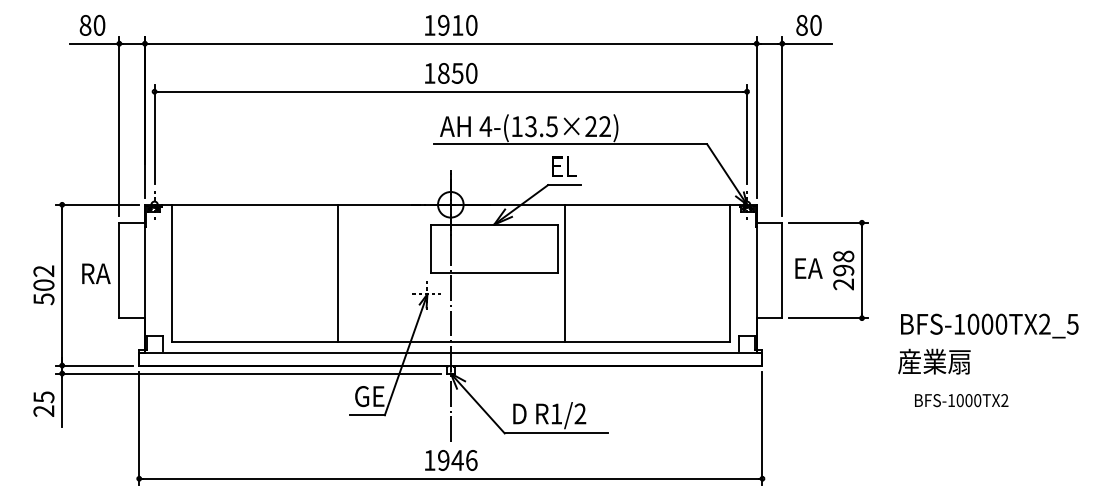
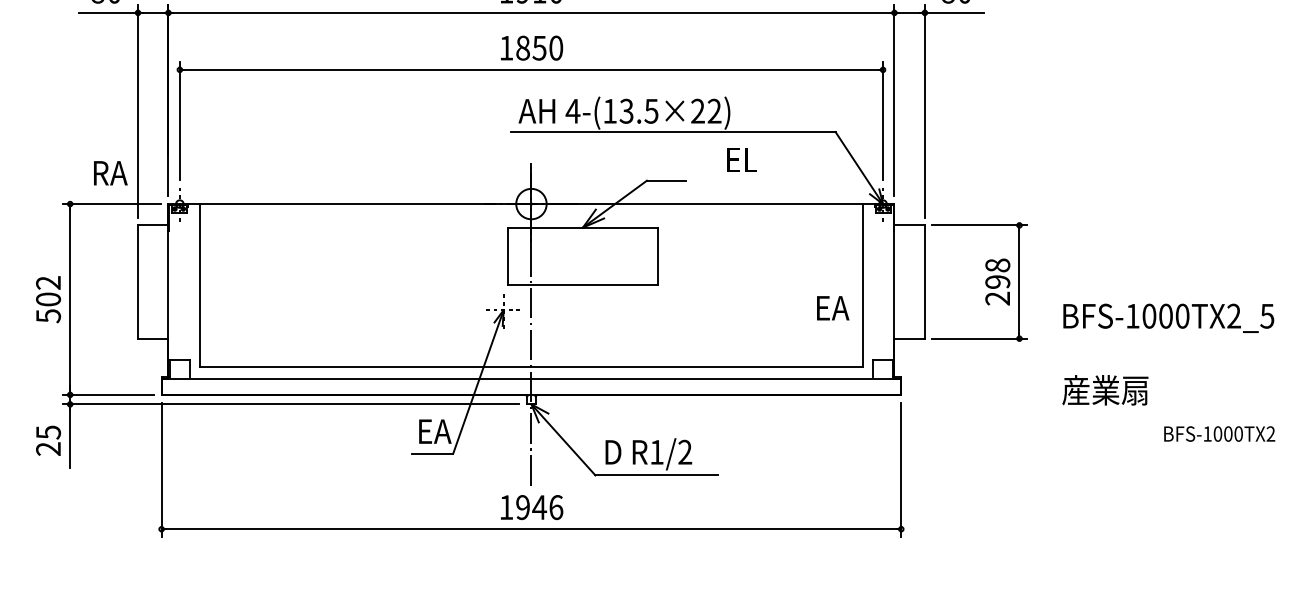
text: (564, 166) -> (742, 159), moved
text: (808, 268) -> (832, 308), moved
text: (96, 273) -> (110, 172), moved
line: (337, 273) -> (396, 285), removed
line: (565, 273) -> (667, 285), removed
text: (989, 325) -> (1168, 317), moved
text: (369, 396) -> (434, 431), GE -> EA
text: (961, 400) -> (1219, 433), moved

